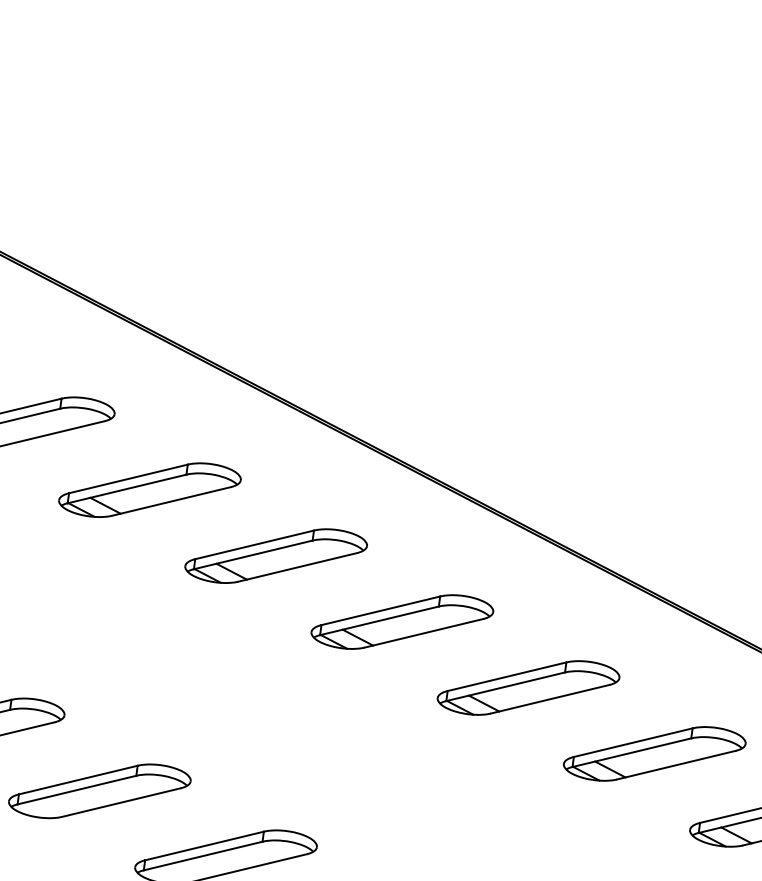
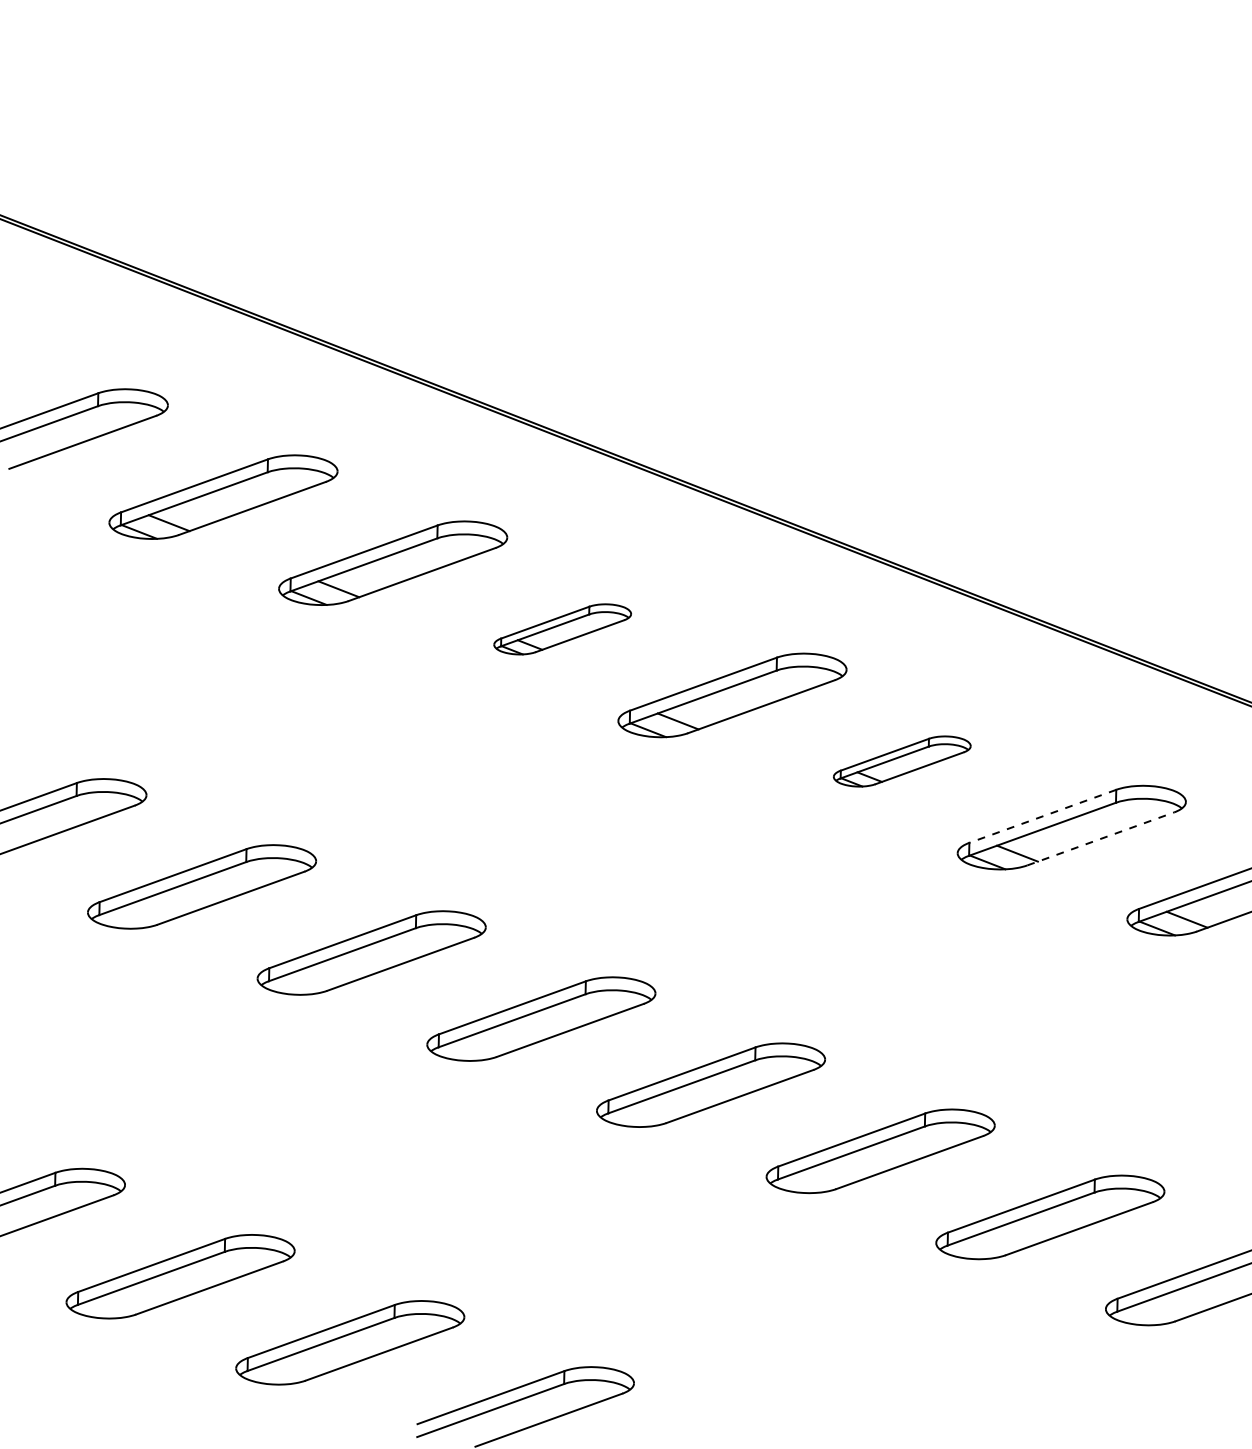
part: (275, 556) -> (562, 629), size x0.6
part: (528, 688) -> (902, 761), size x0.6
line: (632, 742) -> (1042, 816), solid -> dashed
line: (676, 764) -> (1101, 838), solid -> dashed

